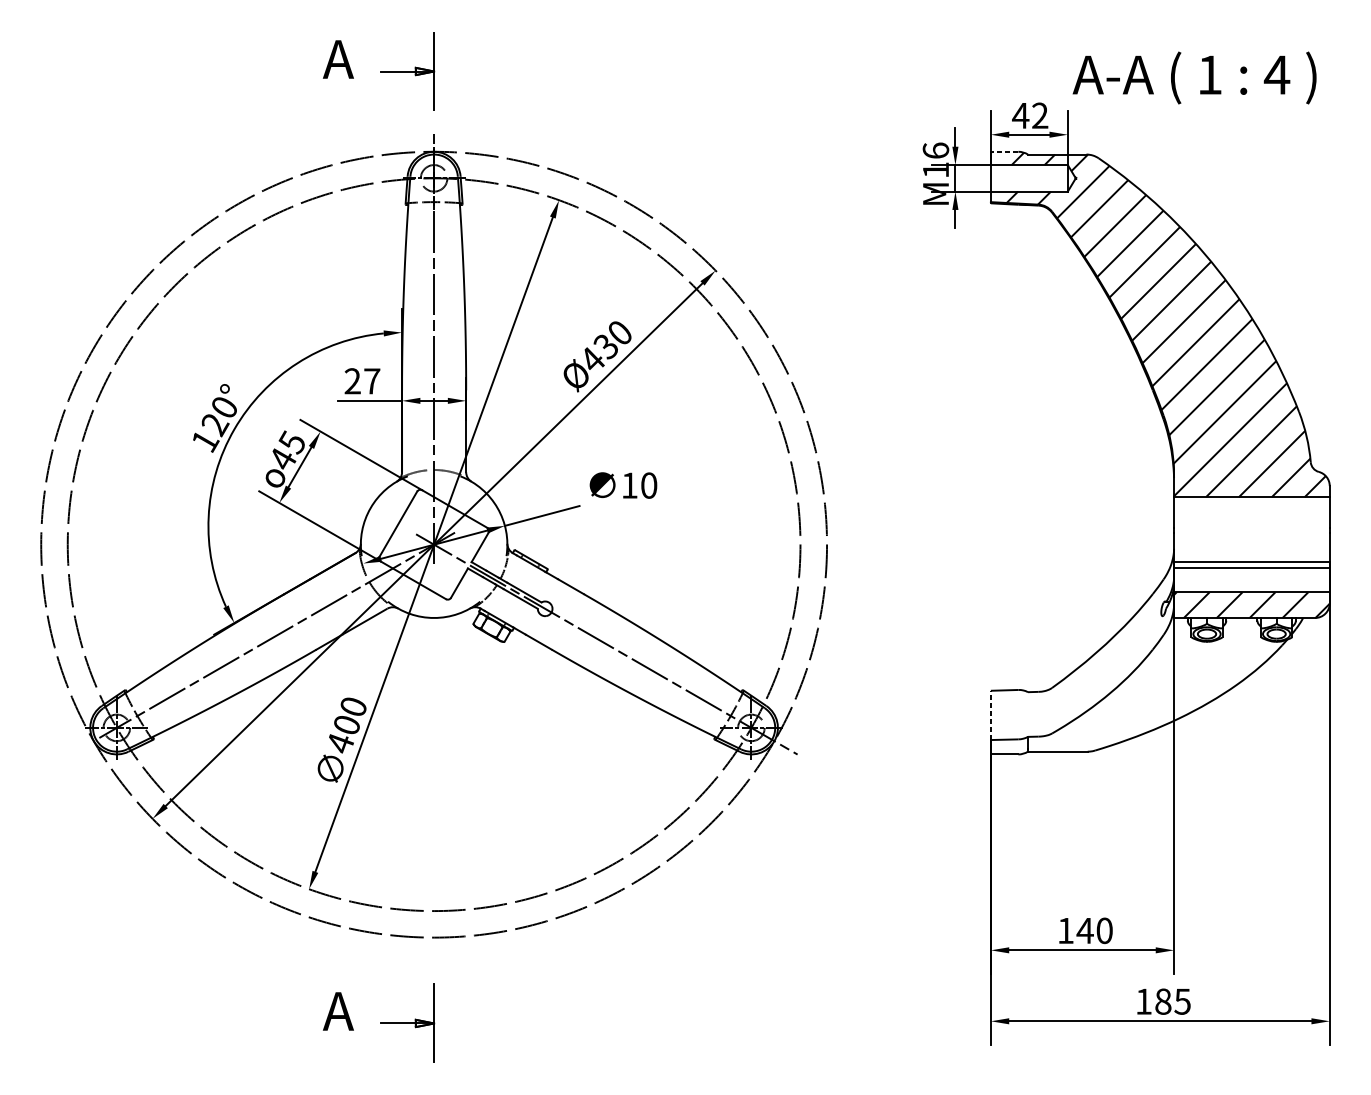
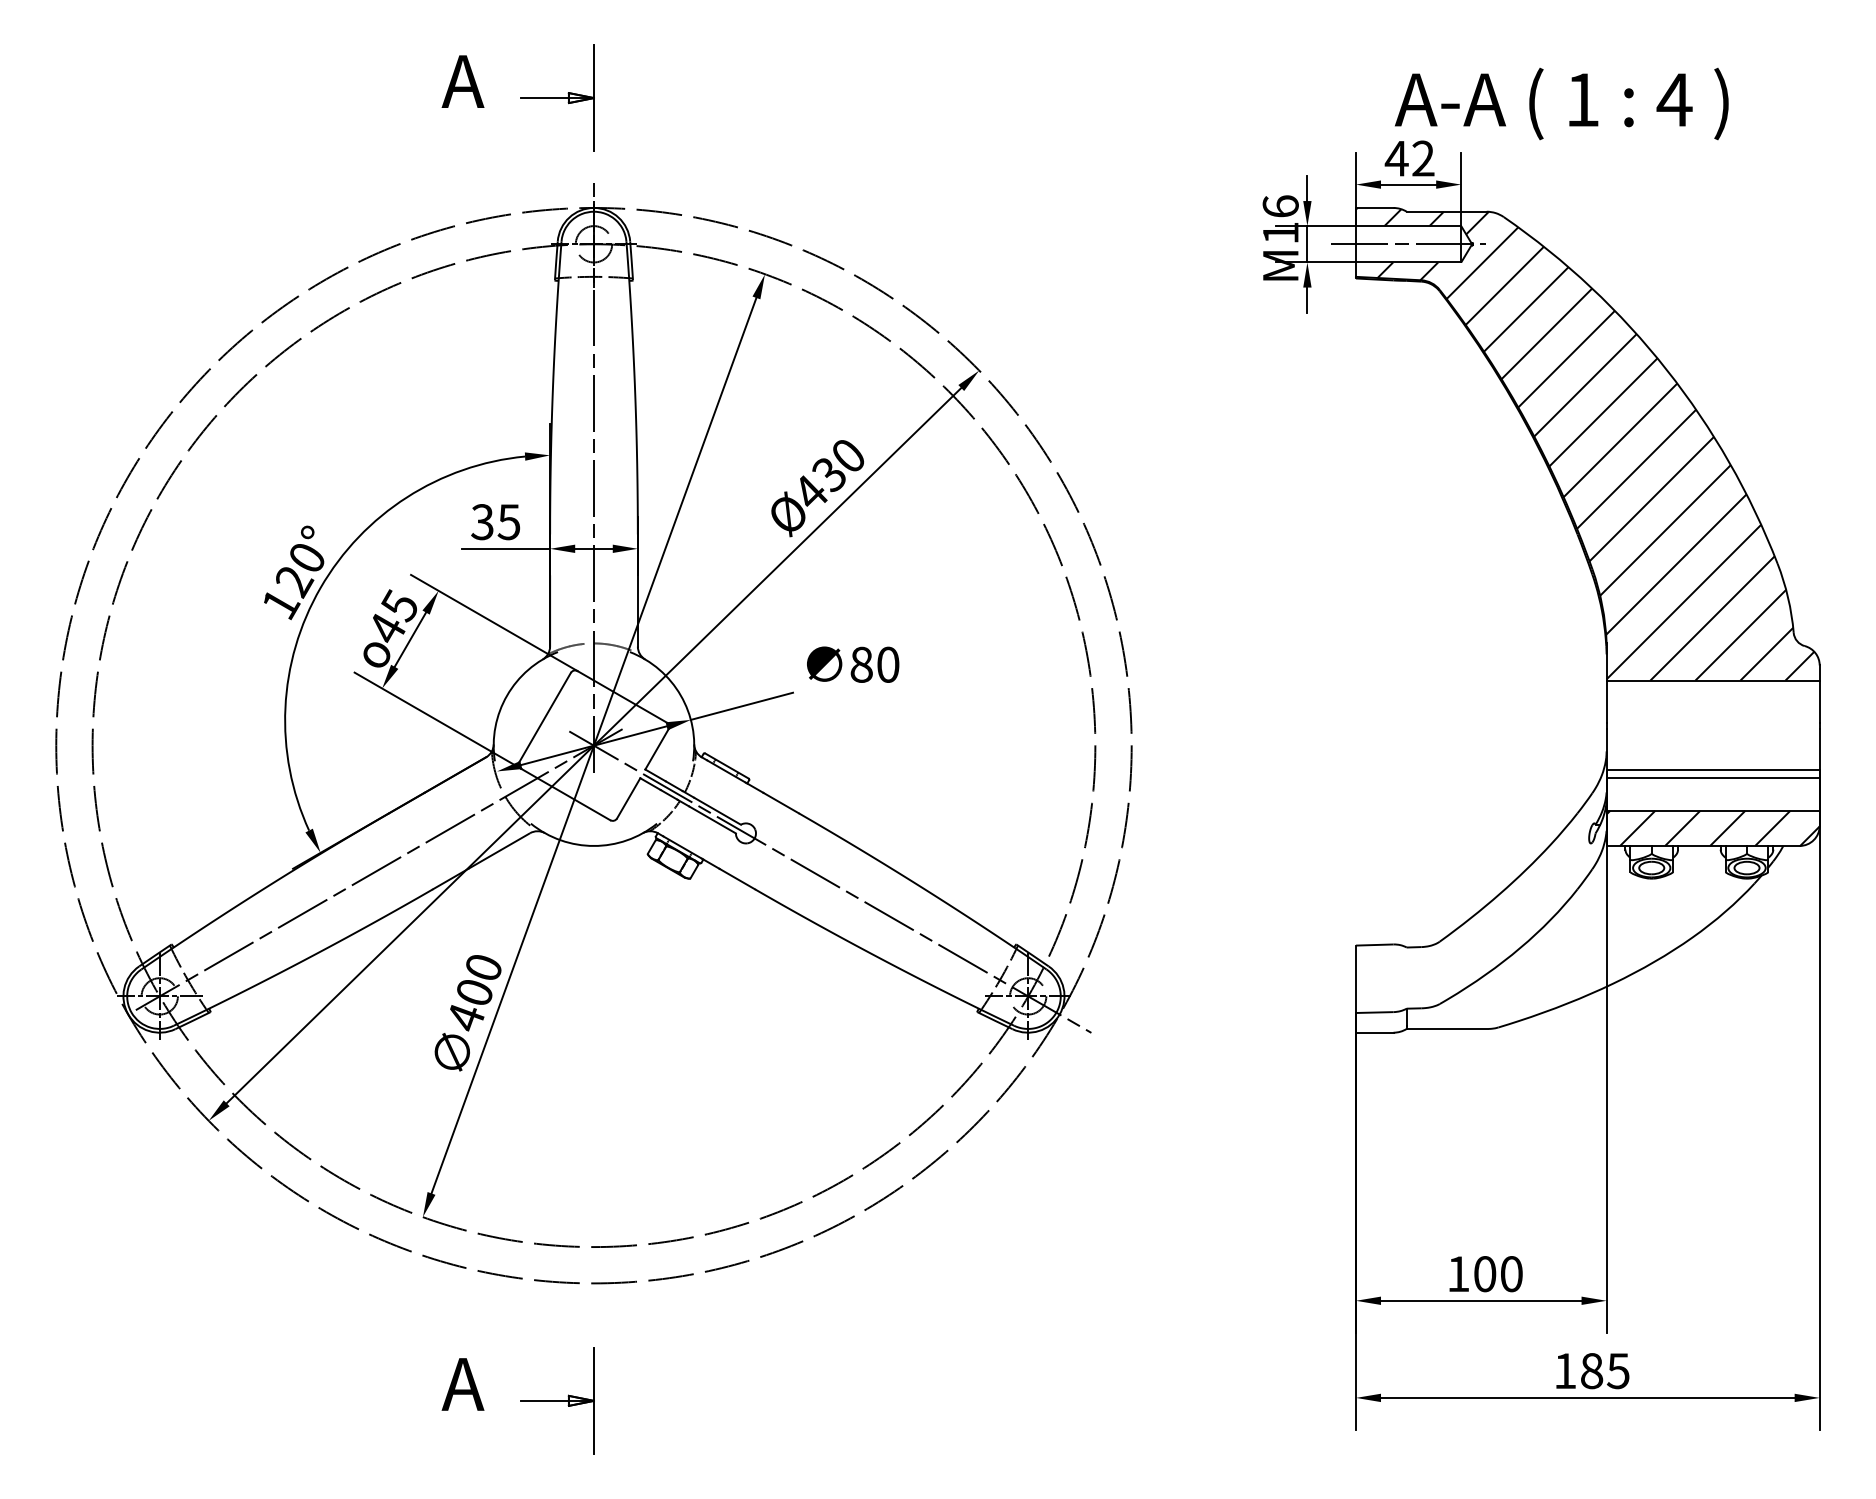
text: (1194, 77) -> (1561, 103), moved
line: (1004, 151) -> (1374, 207), dashed -> solid
line: (1029, 178) -> (1408, 244), added
text: (362, 381) -> (495, 522), 27 -> 35
text: (629, 485) -> (861, 664), 10 -> 80
line: (990, 715) -> (1355, 979), dashed -> solid
text: (1084, 931) -> (1484, 1274), 140 -> 100

